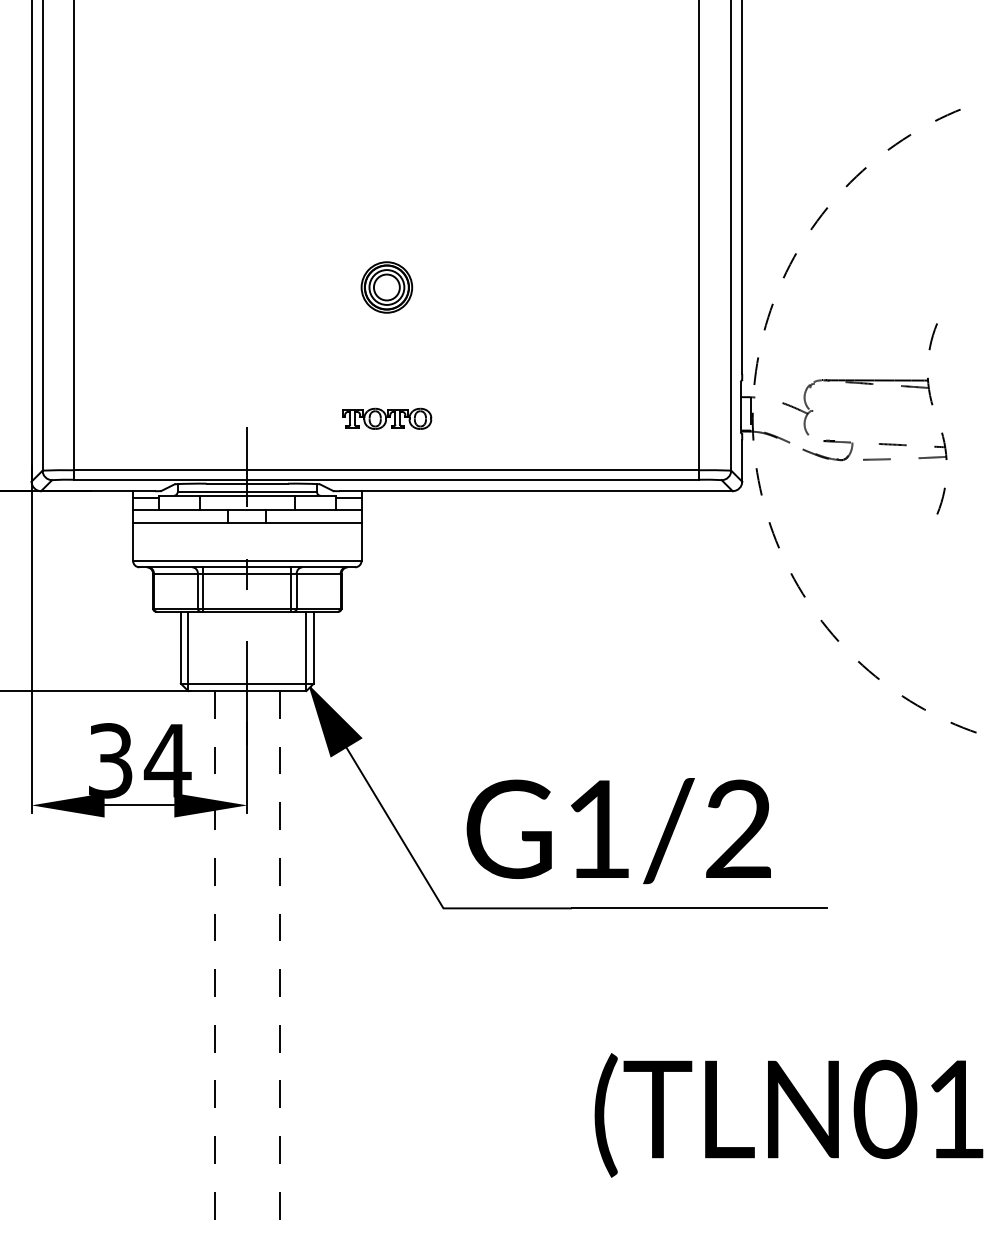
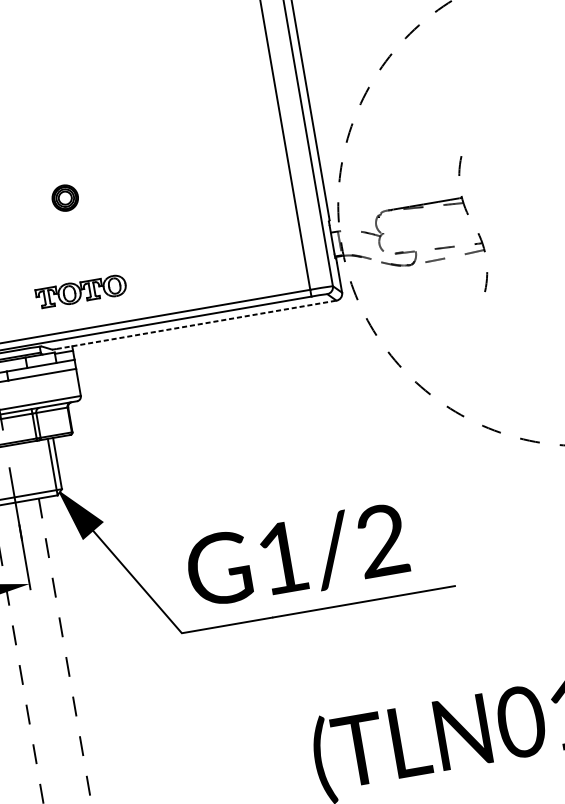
part: (386, 287) -> (64, 198), size x0.7
part: (387, 418) -> (81, 291), size x1.4
line: (536, 491) -> (196, 325), solid -> dashed

